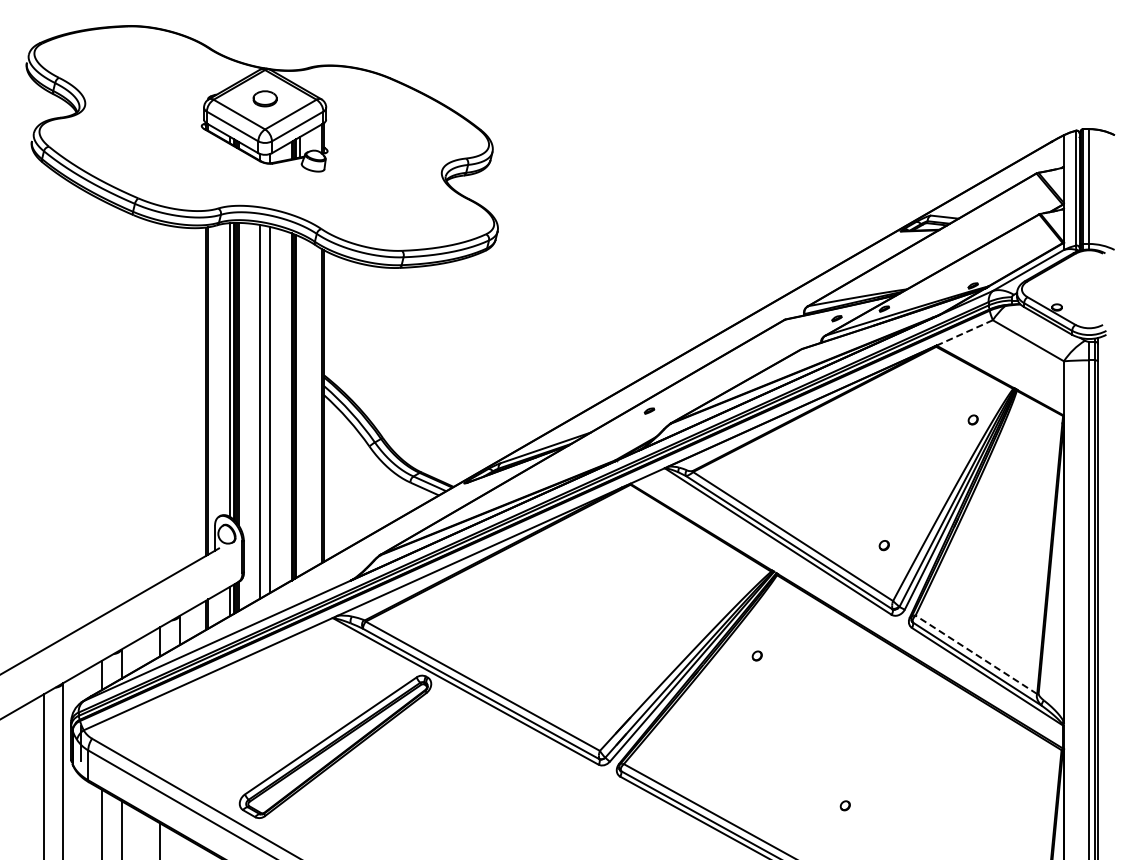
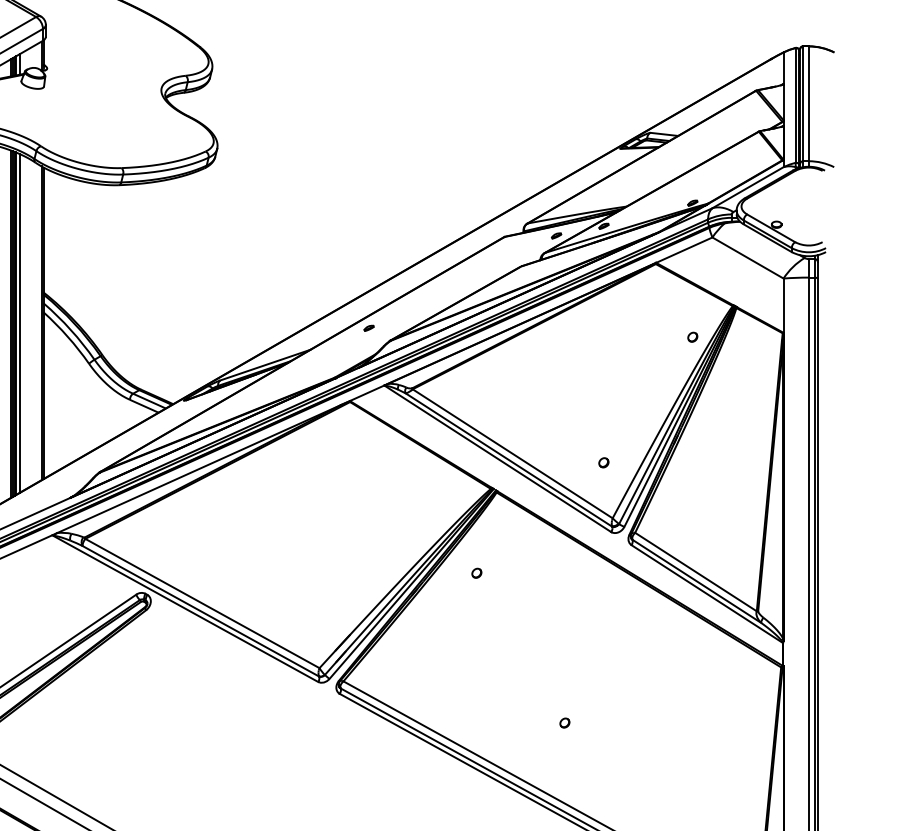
line: (964, 332) -> (684, 249), dashed -> solid
line: (300, 405) -> (20, 322), added
line: (975, 654) -> (695, 571), dashed -> solid

